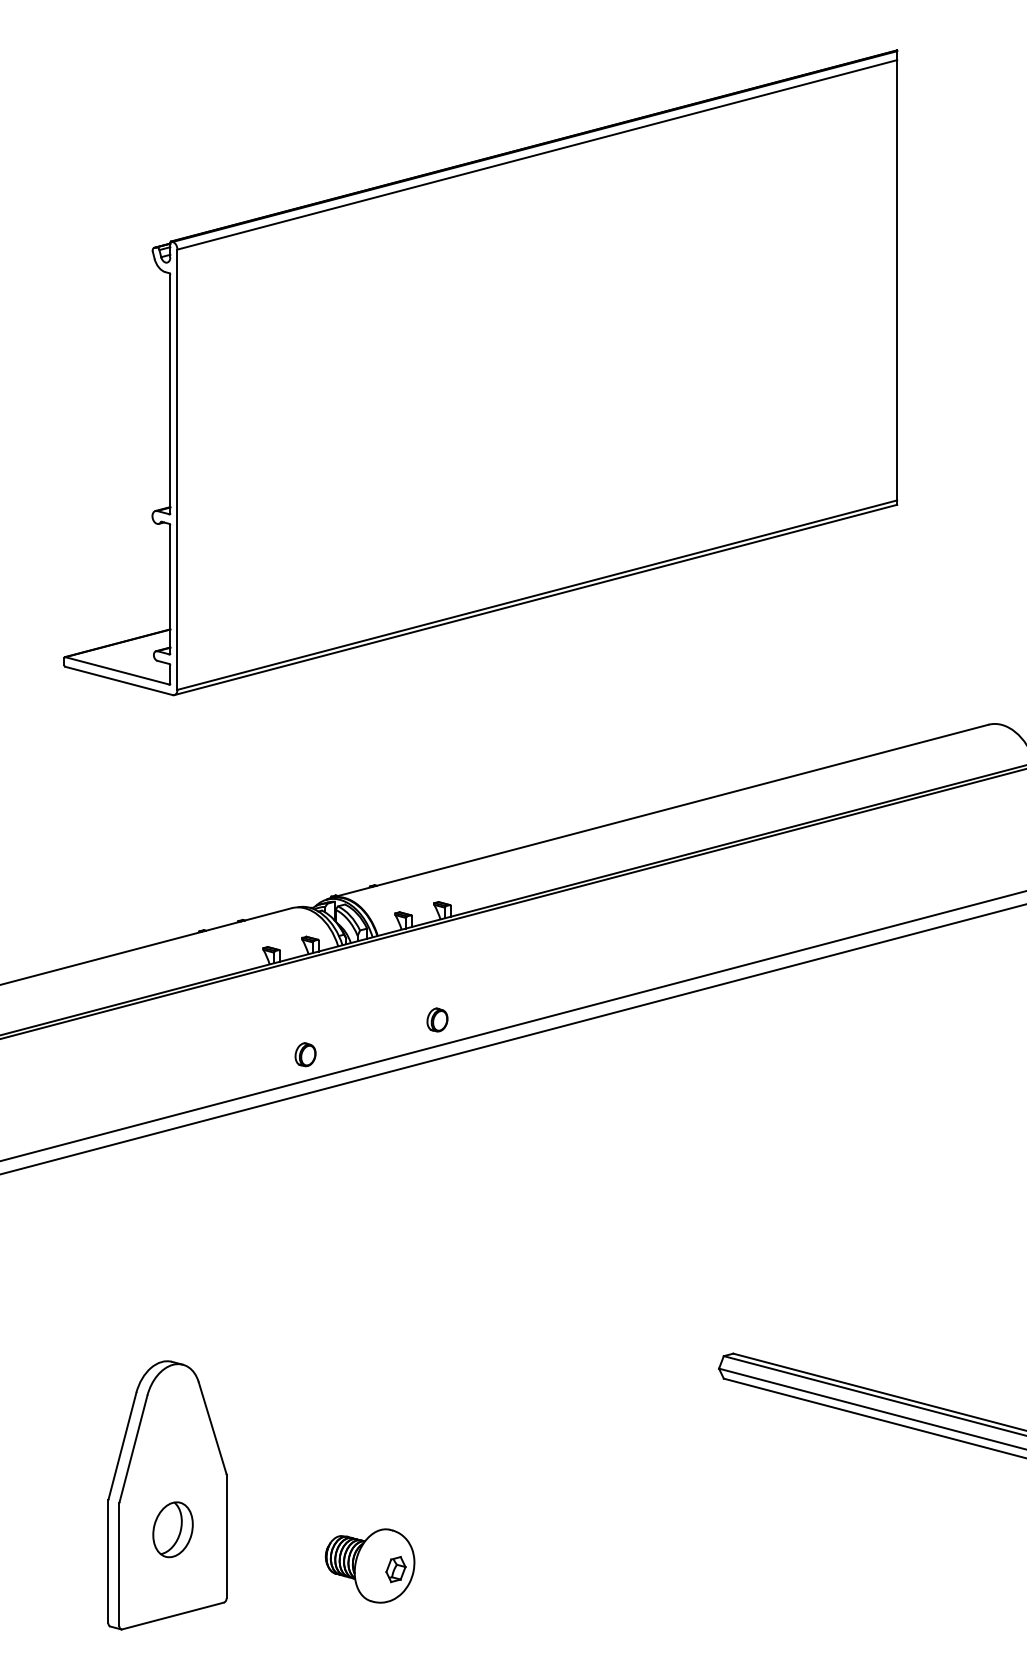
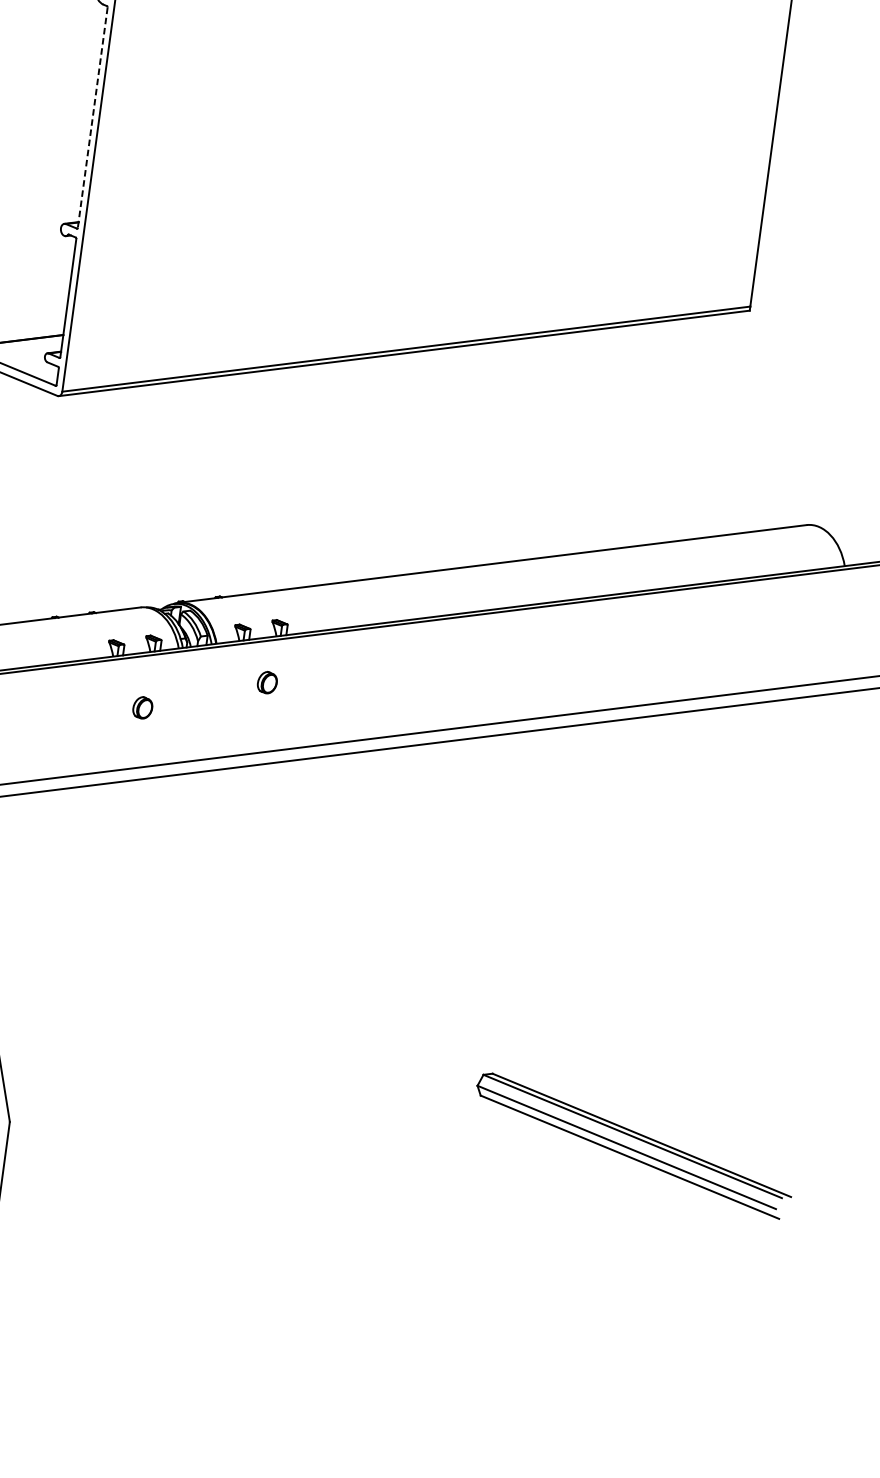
line: (170, 394) -> (92, 118), solid -> dashed
part: (437, 1019) -> (267, 682), moved
part: (305, 1054) -> (142, 707), moved
part: (369, 1565) -> (130, 1223), removed

